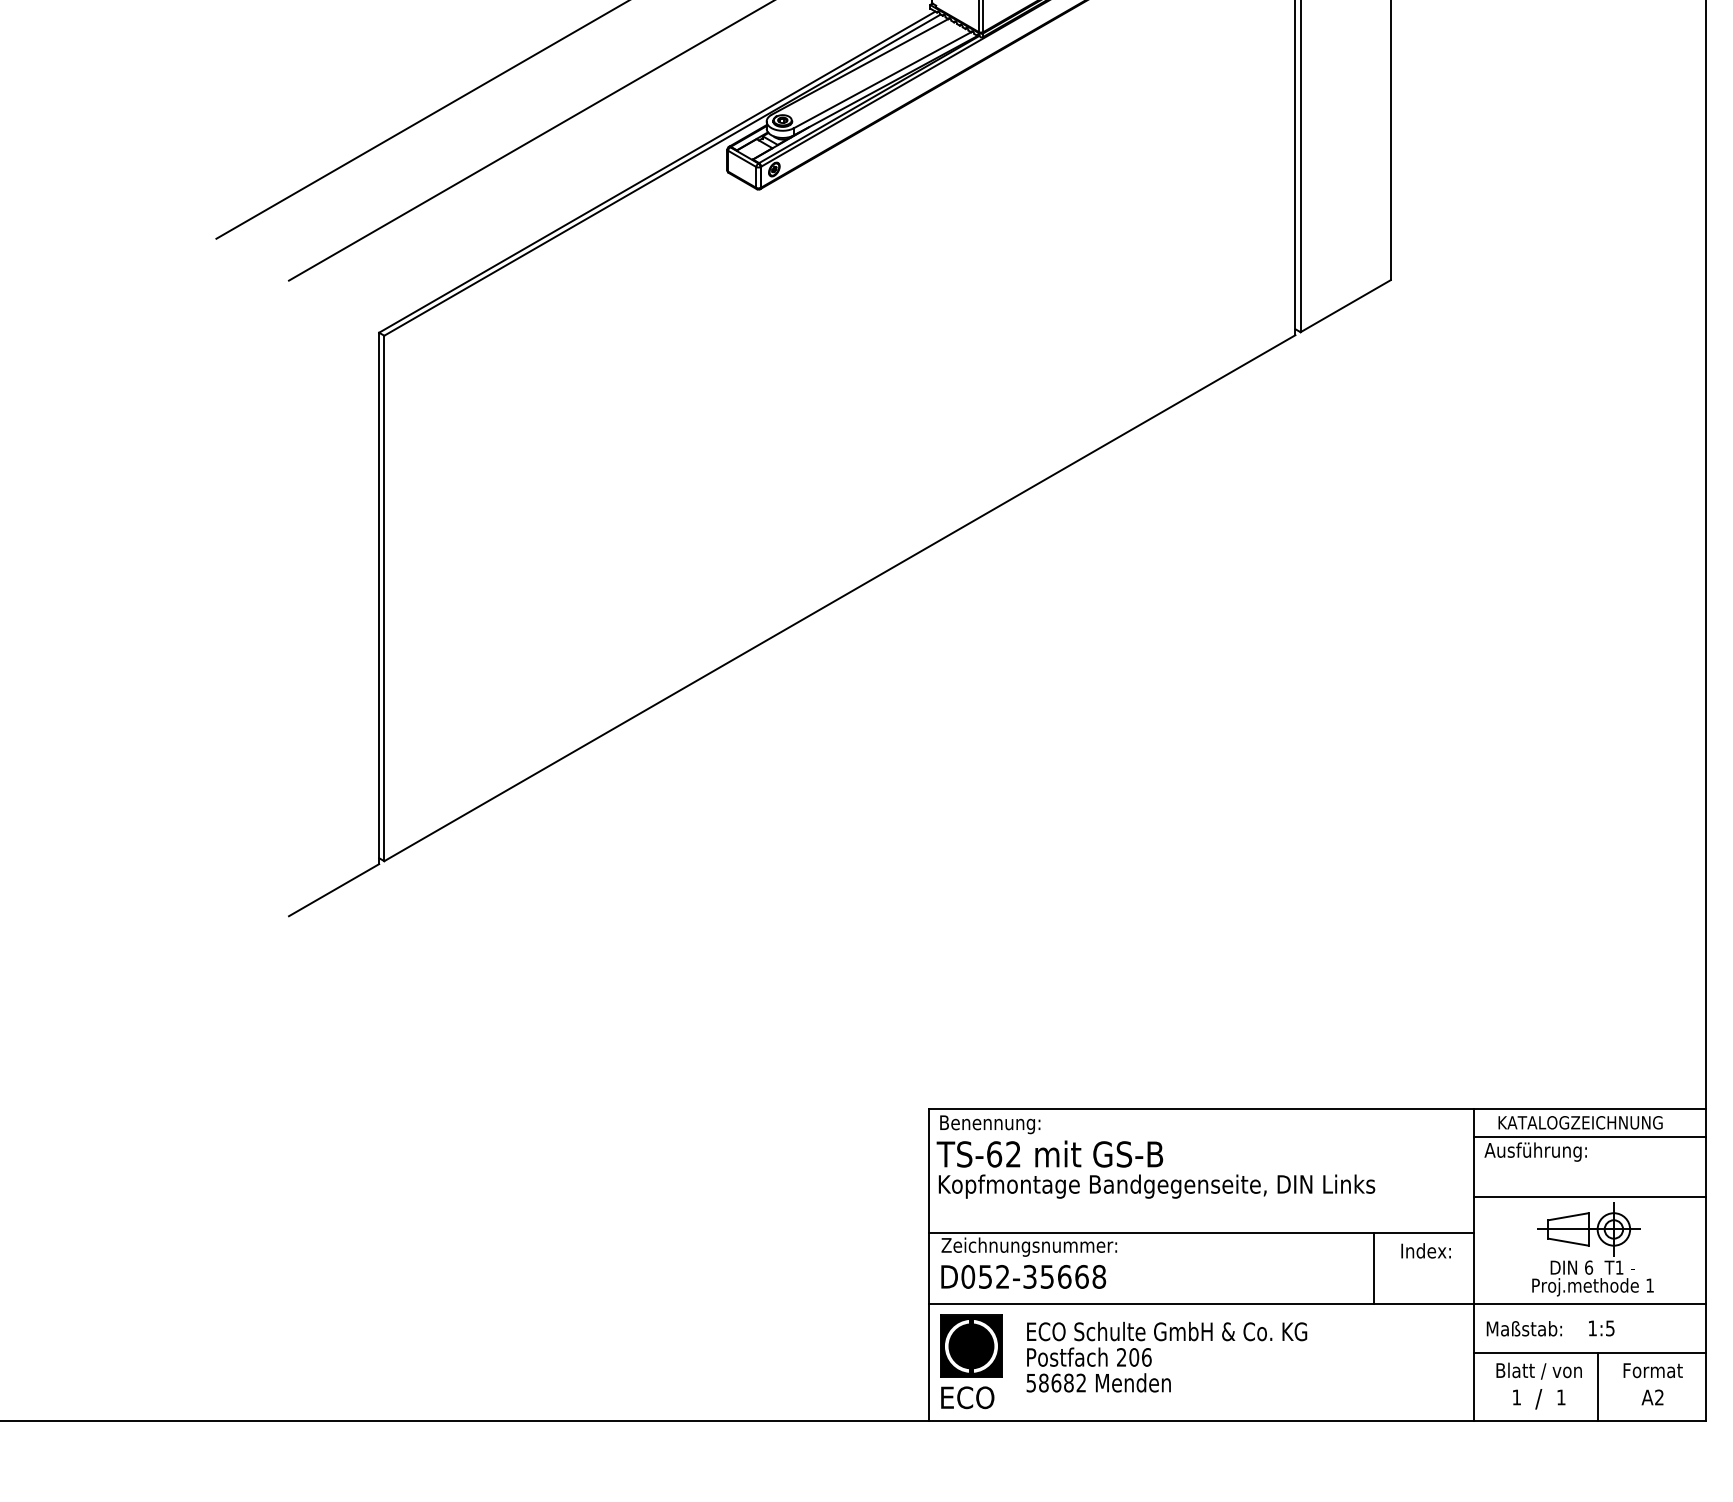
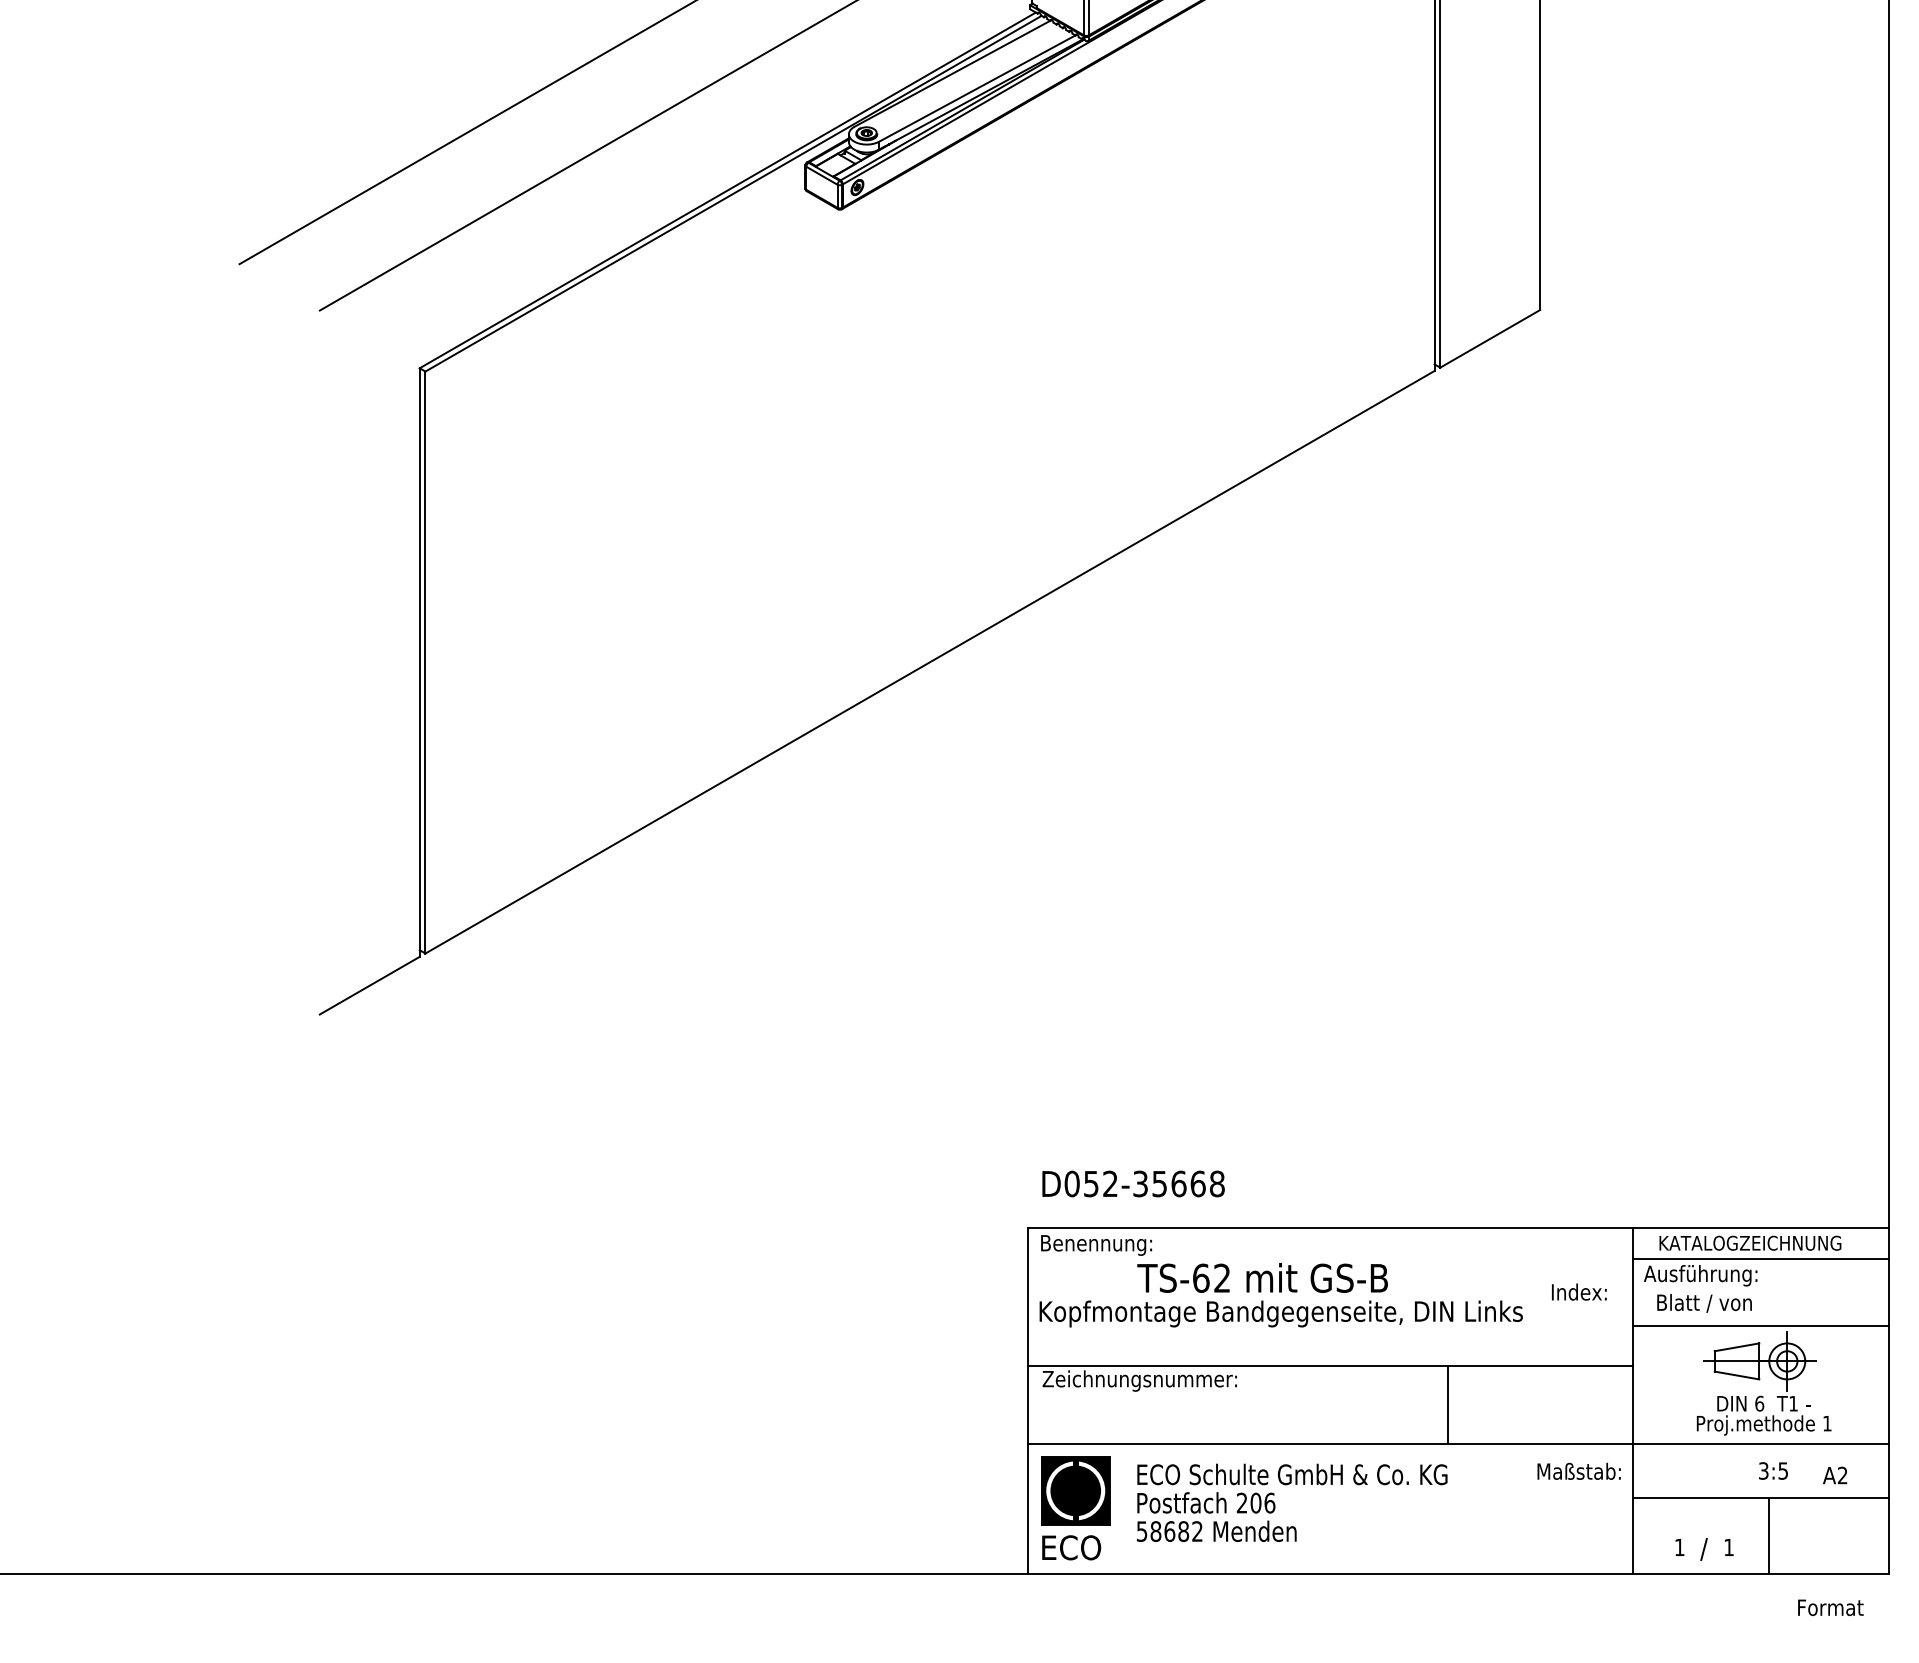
text: (1049, 1153) -> (1262, 1277), moved
text: (1426, 1250) -> (1579, 1291), moved
line: (1373, 1268) -> (1447, 1404), moved
text: (1023, 1276) -> (1133, 1183), moved
text: (1523, 1327) -> (1578, 1470), moved
text: (1592, 1327) -> (1763, 1470), 1:5 -> 3:5
text: (1652, 1370) -> (1830, 1607), moved
text: (1539, 1371) -> (1704, 1303), moved
text: (1652, 1397) -> (1835, 1475), moved

